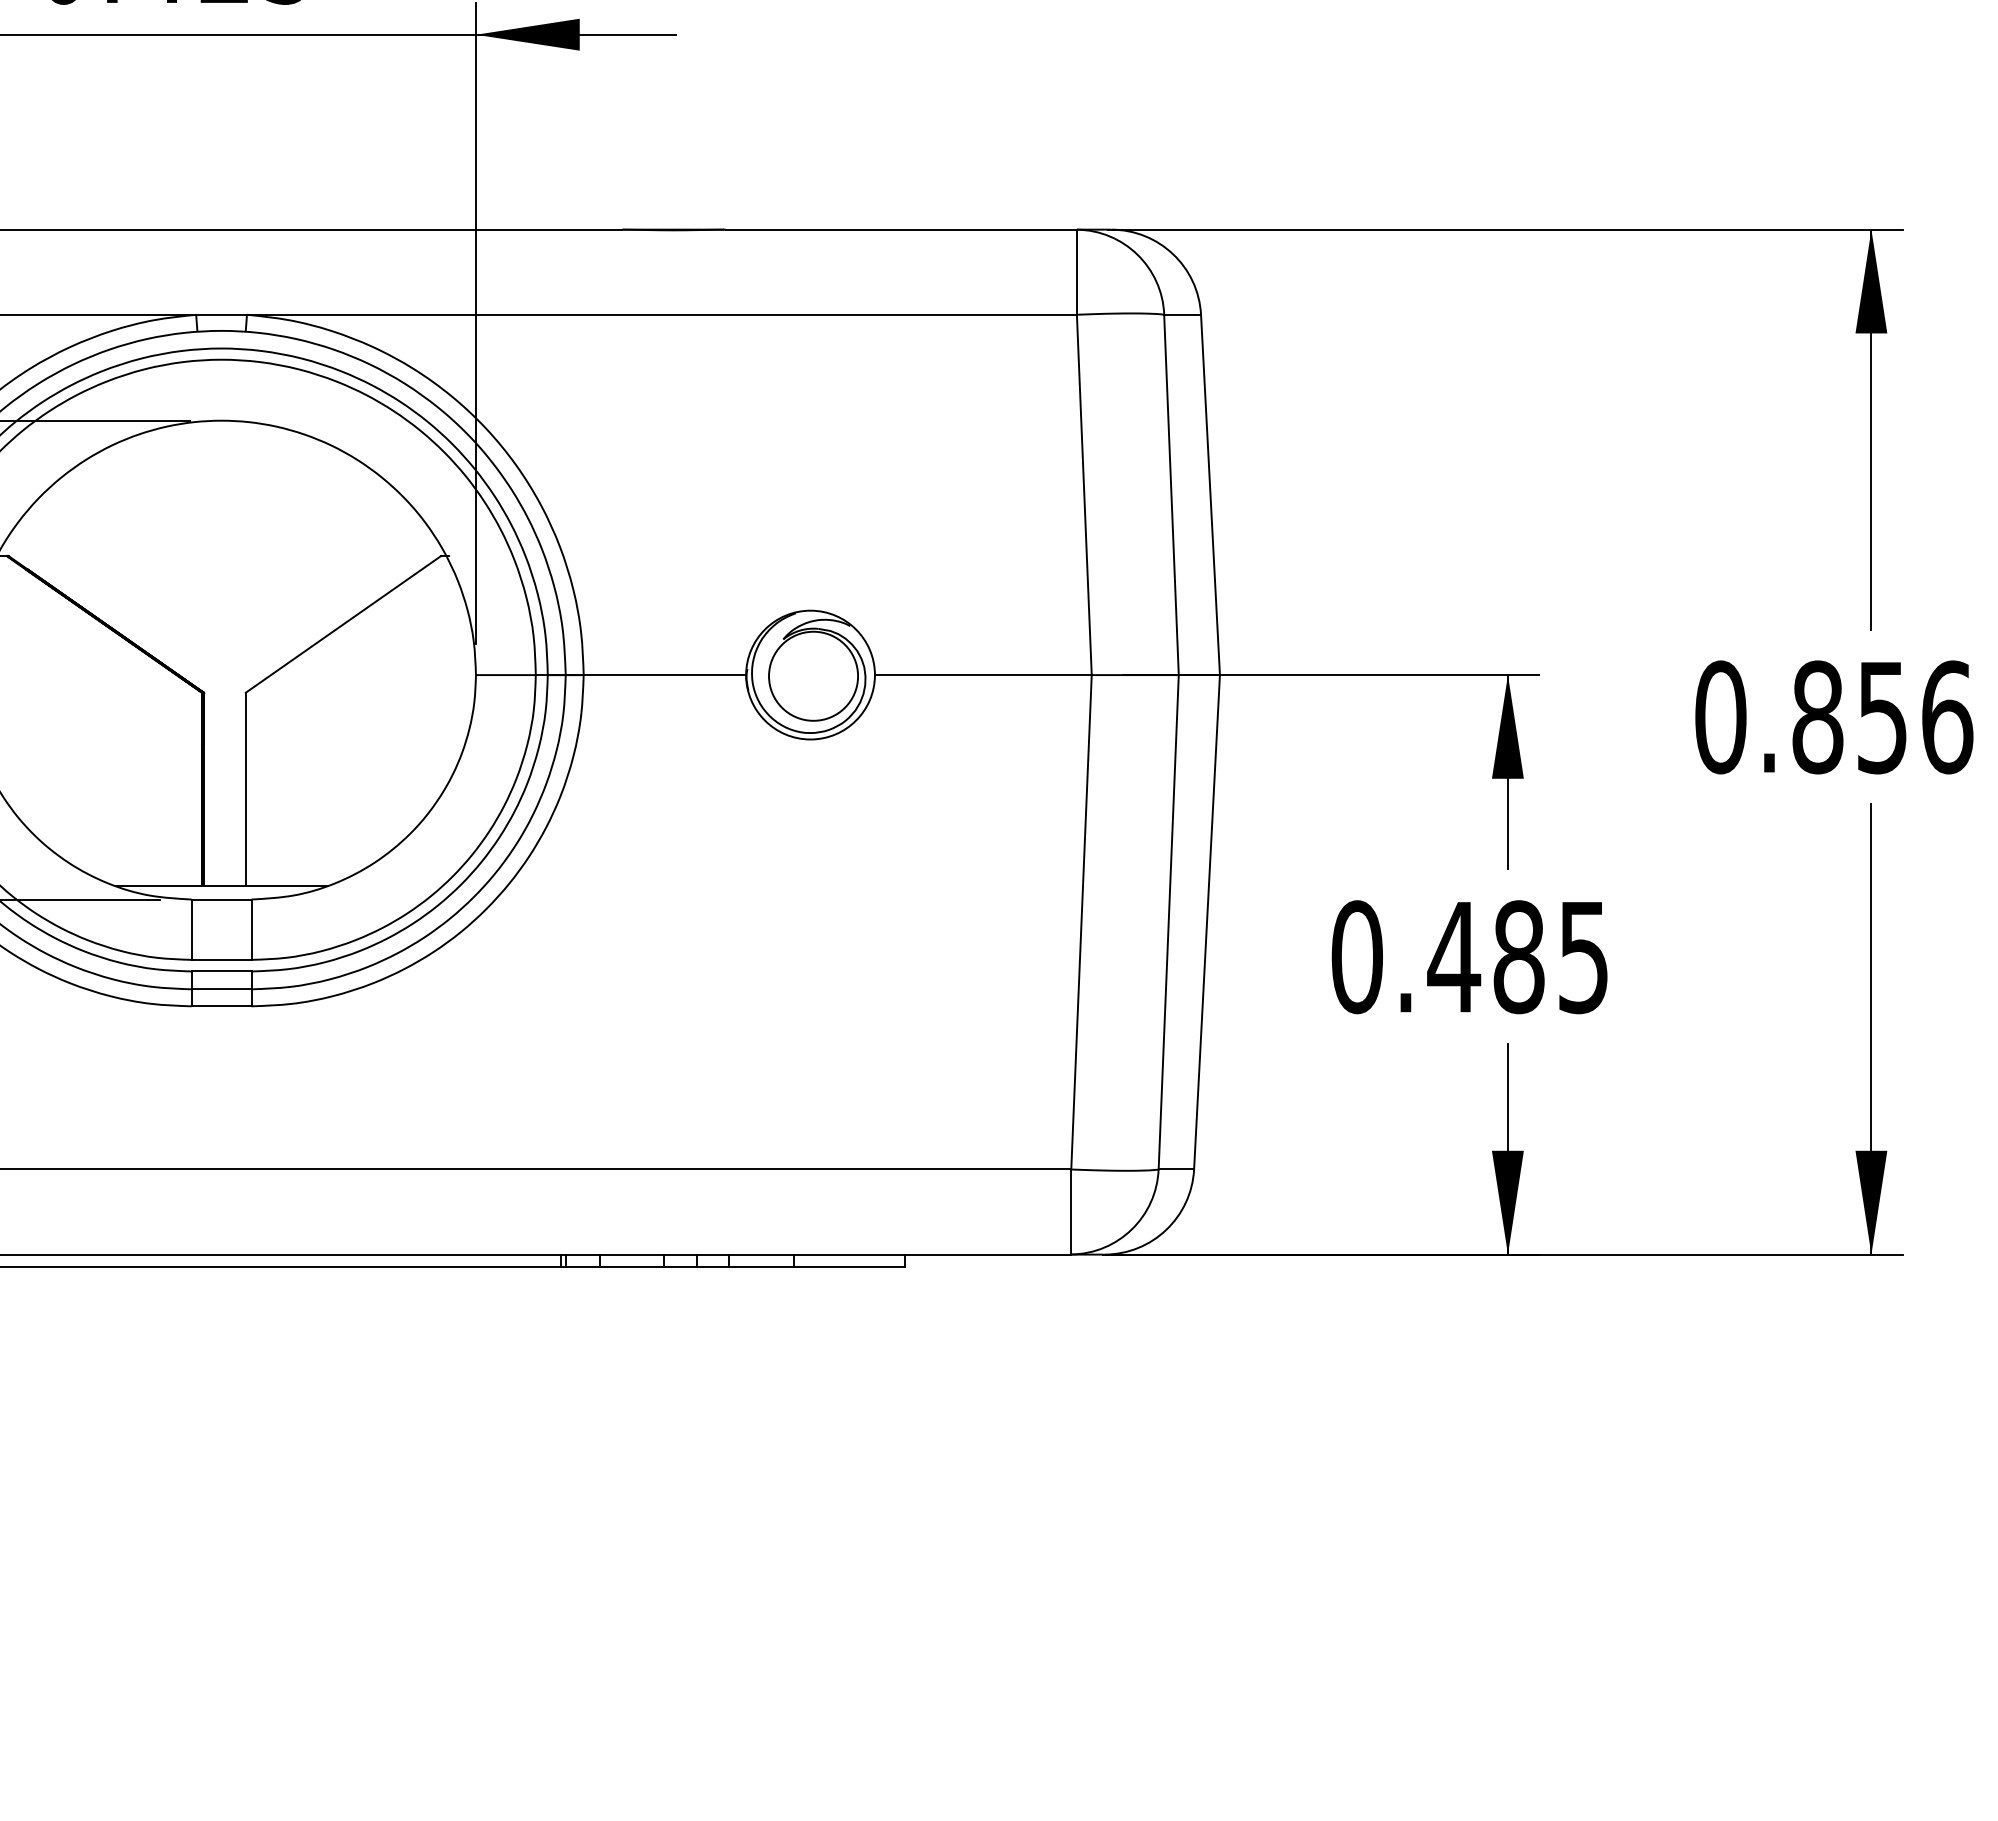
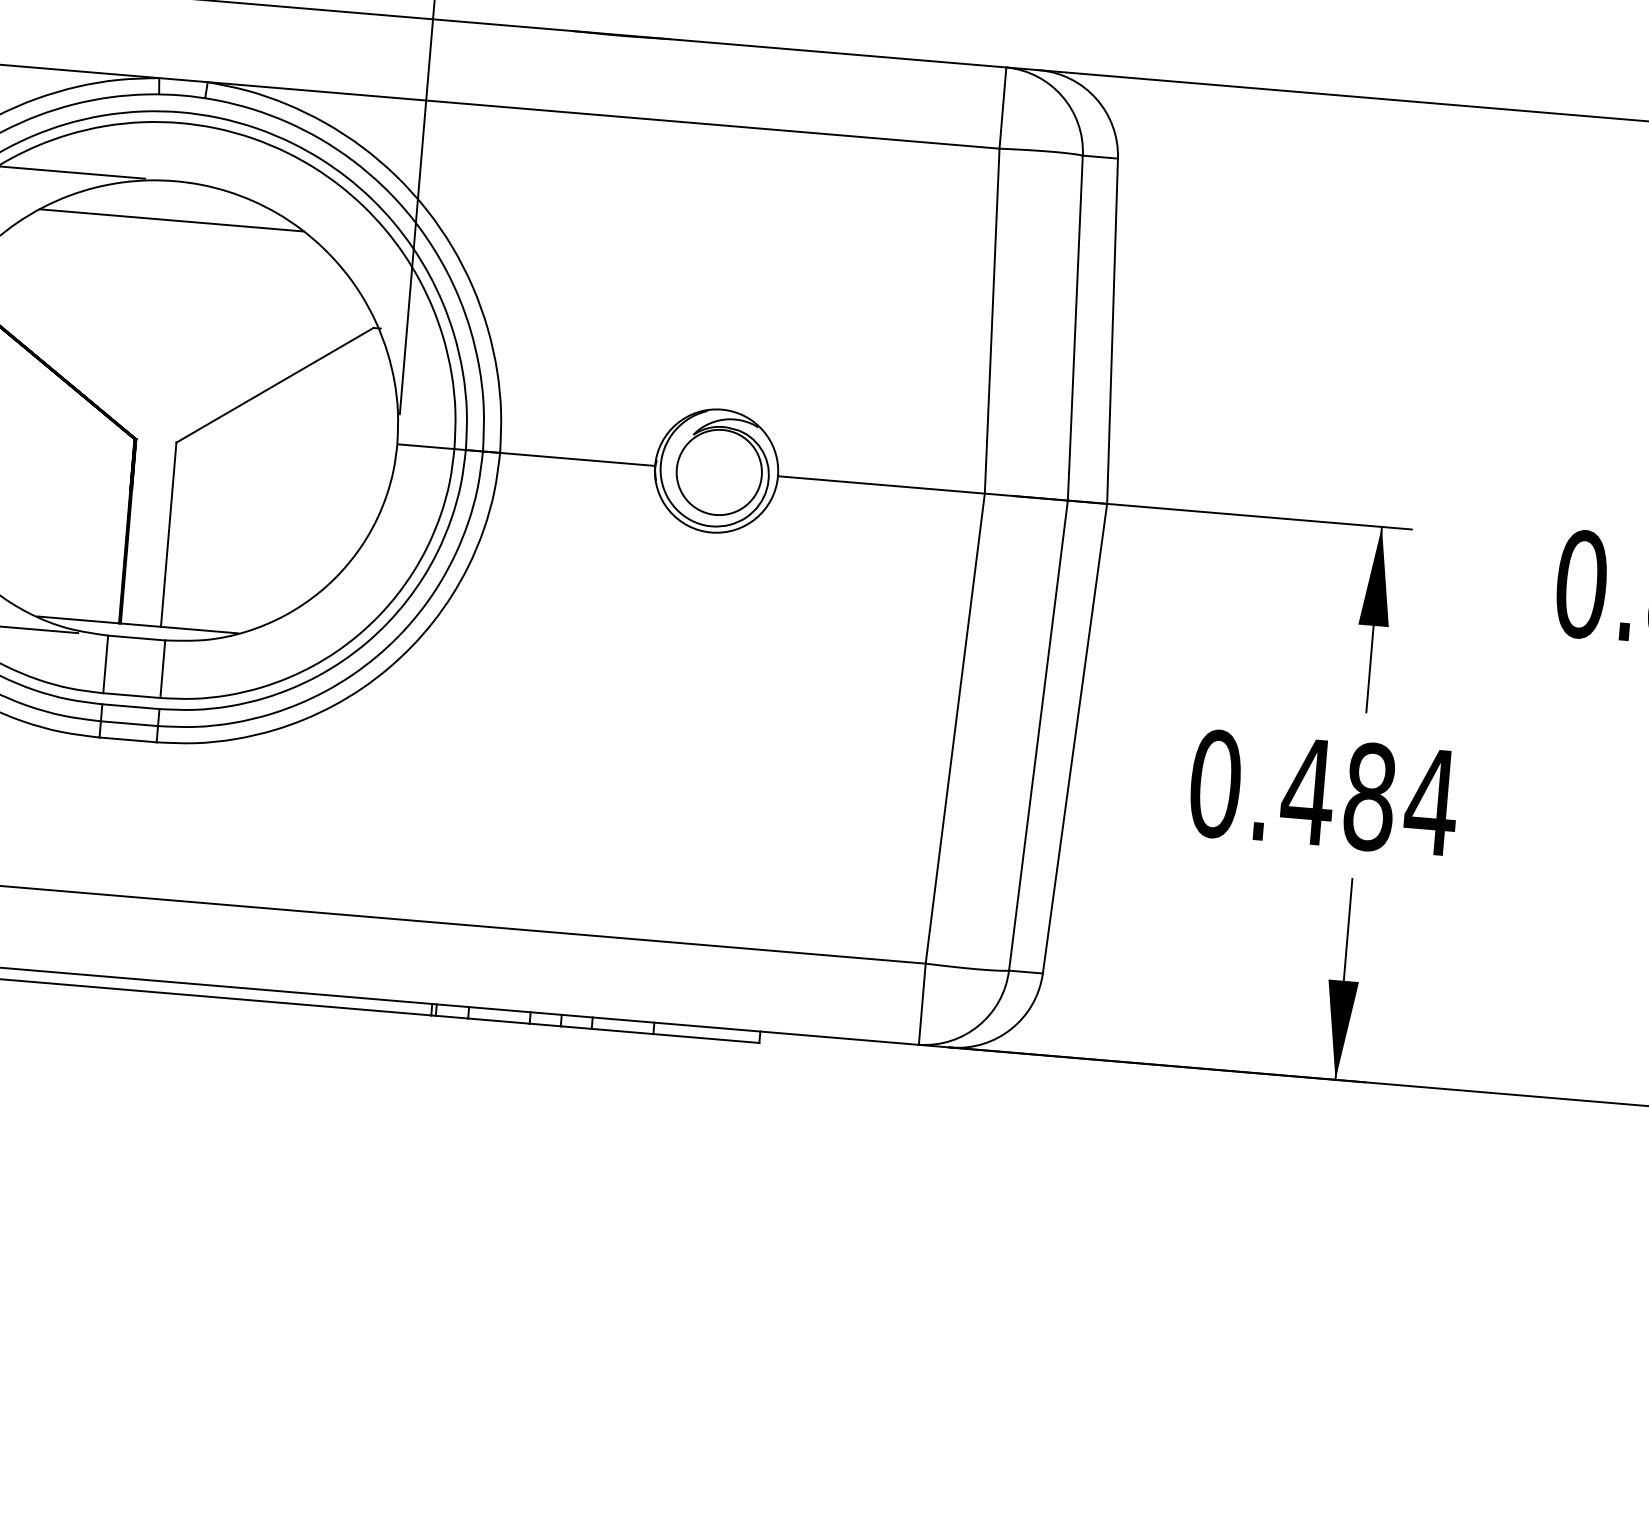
line: (221, 461) -> (171, 220), added
text: (1583, 958) -> (1431, 803), 0.485 -> 0.484

